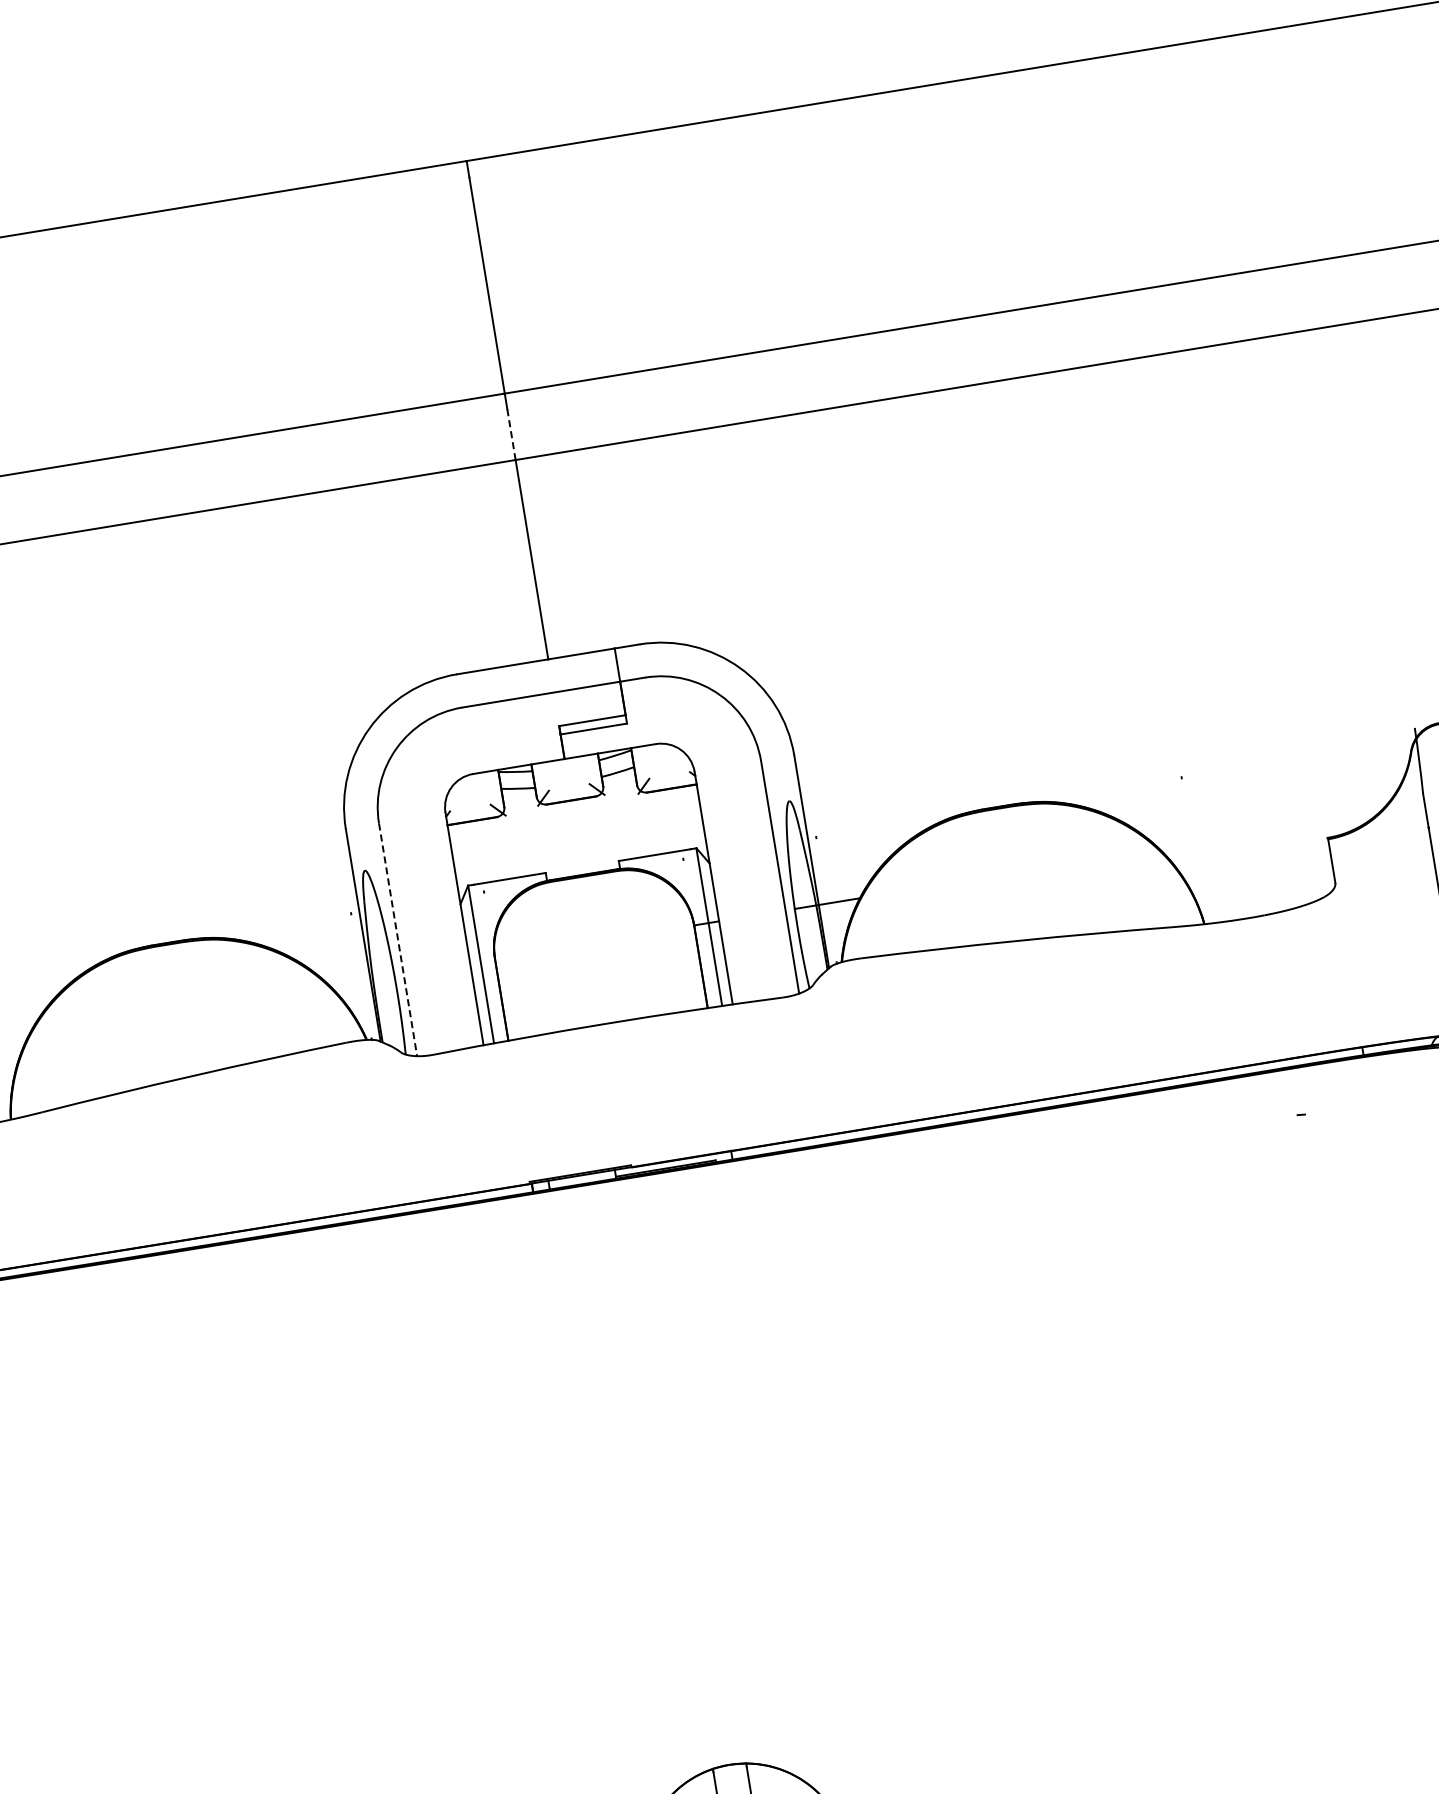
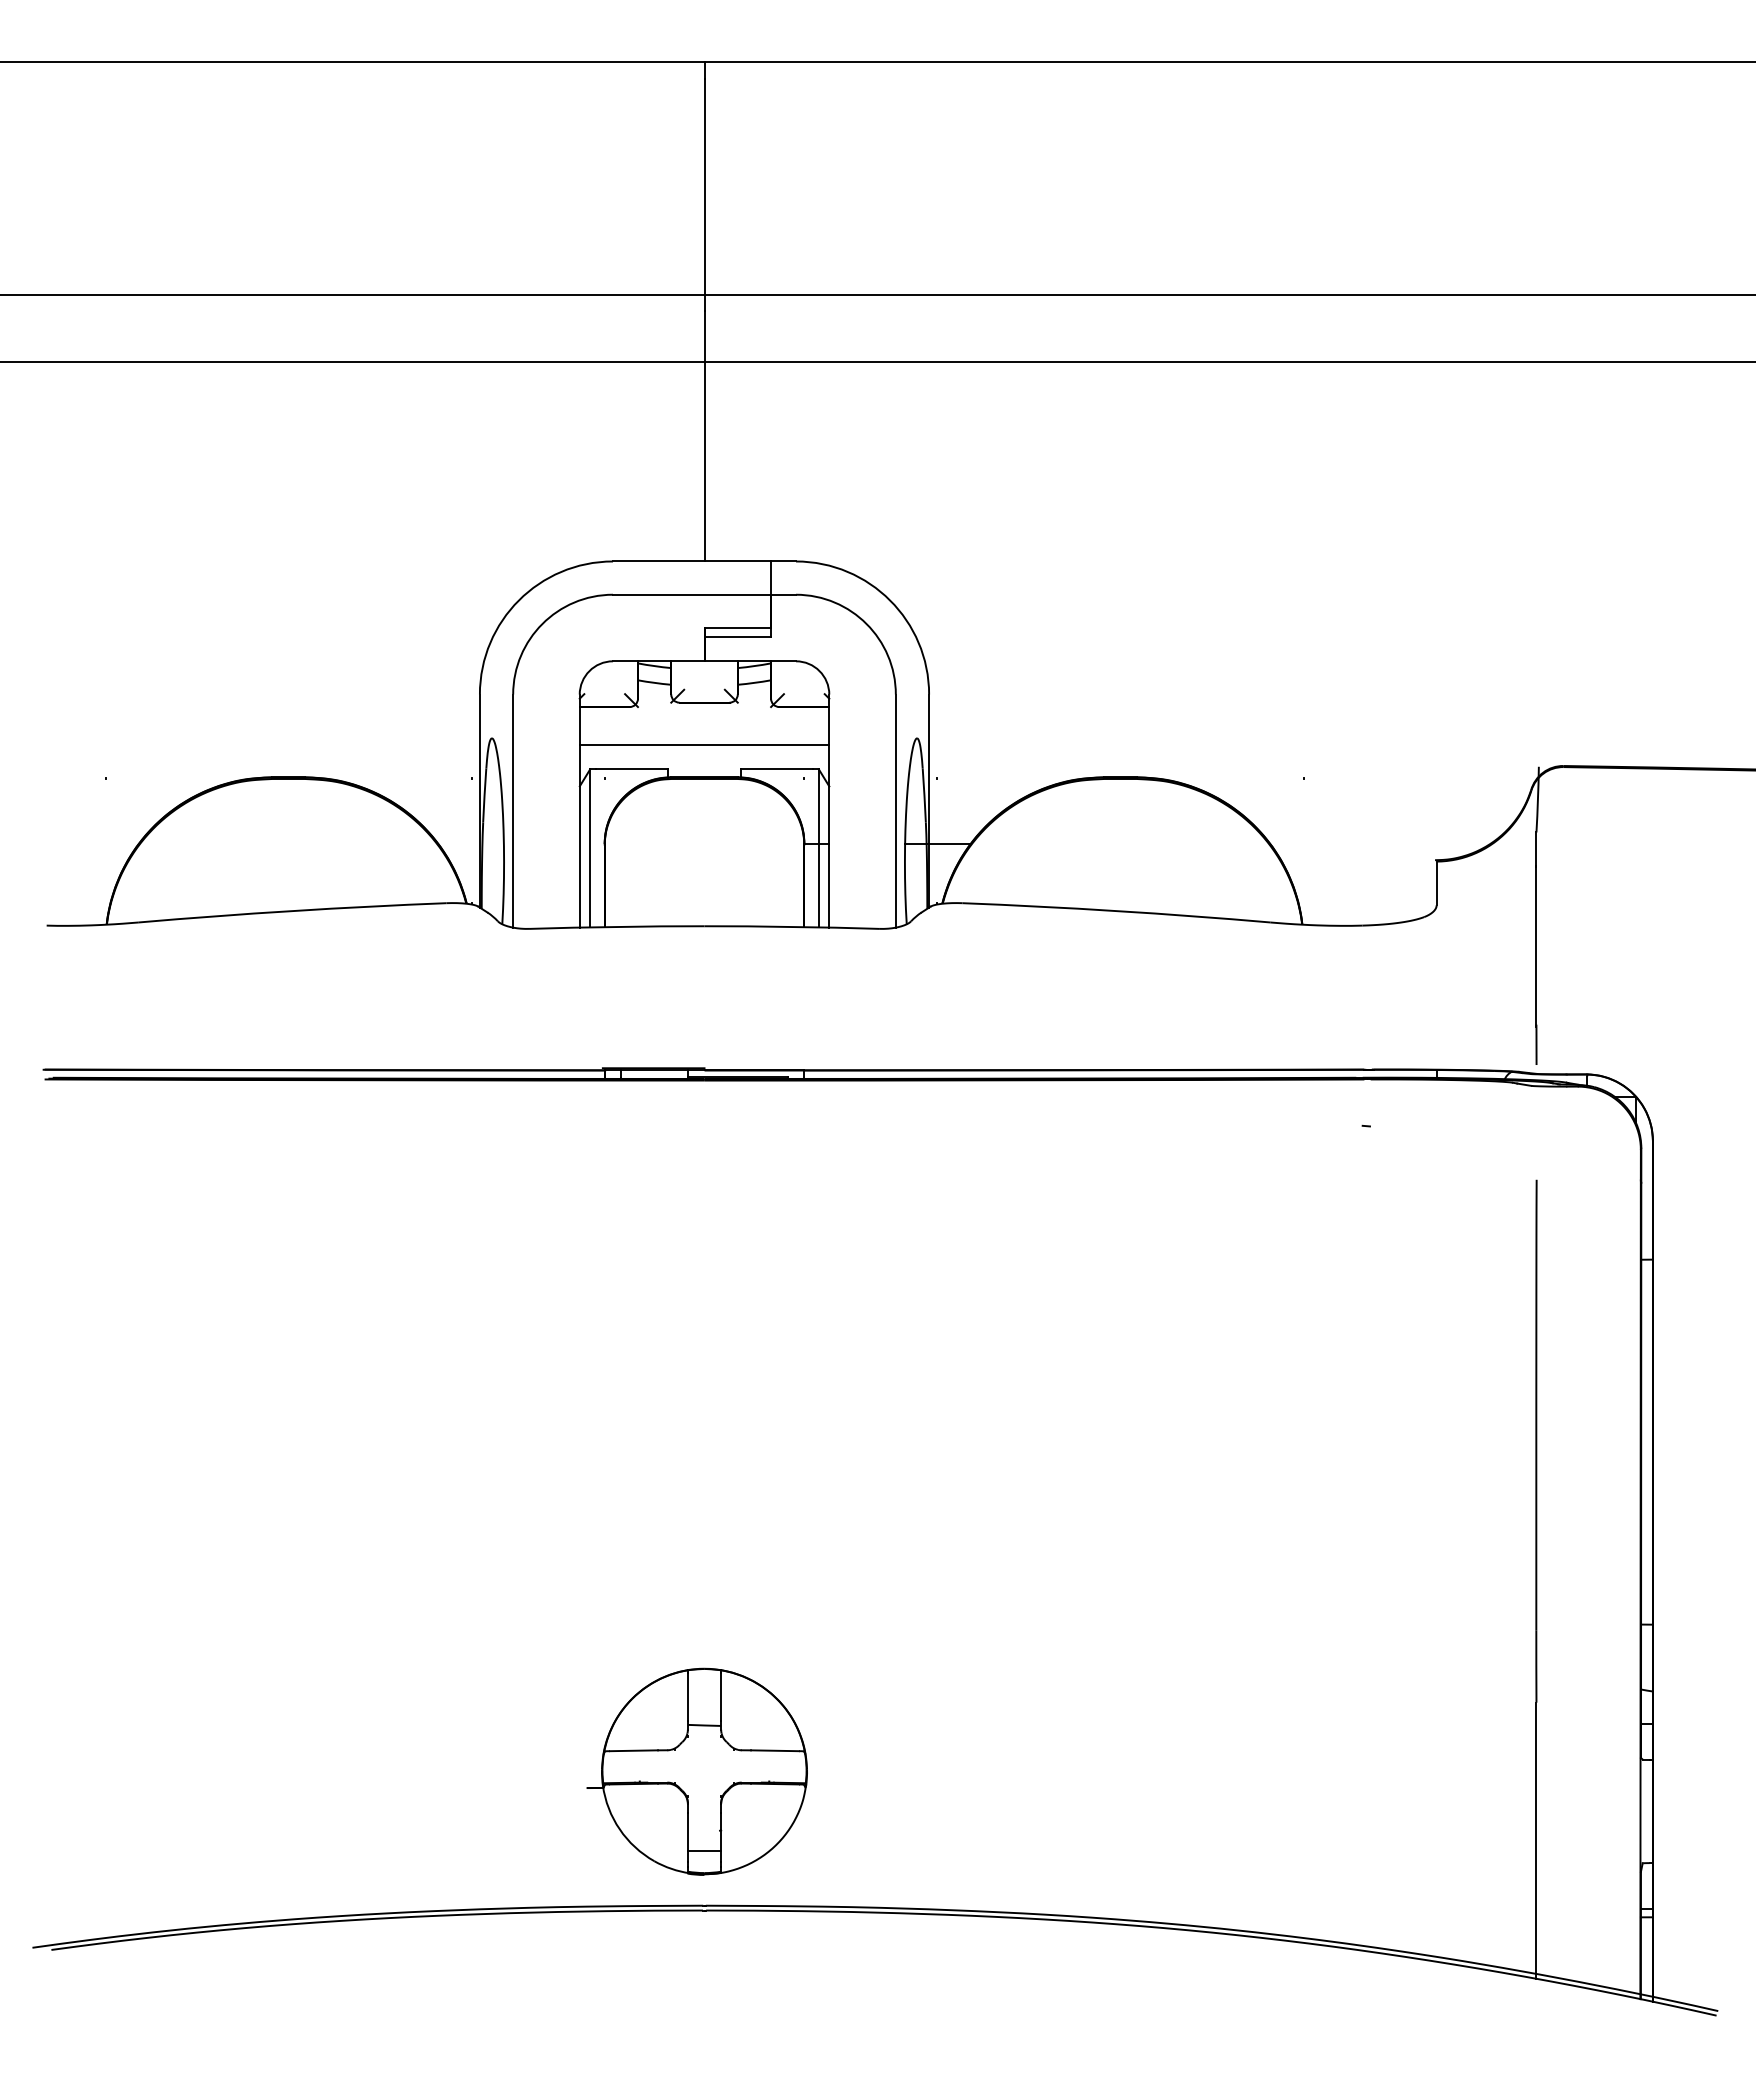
line: (511, 434) -> (704, 336), dashed -> solid
line: (578, 842) -> (704, 744), added
line: (398, 940) -> (513, 811), dashed -> solid

